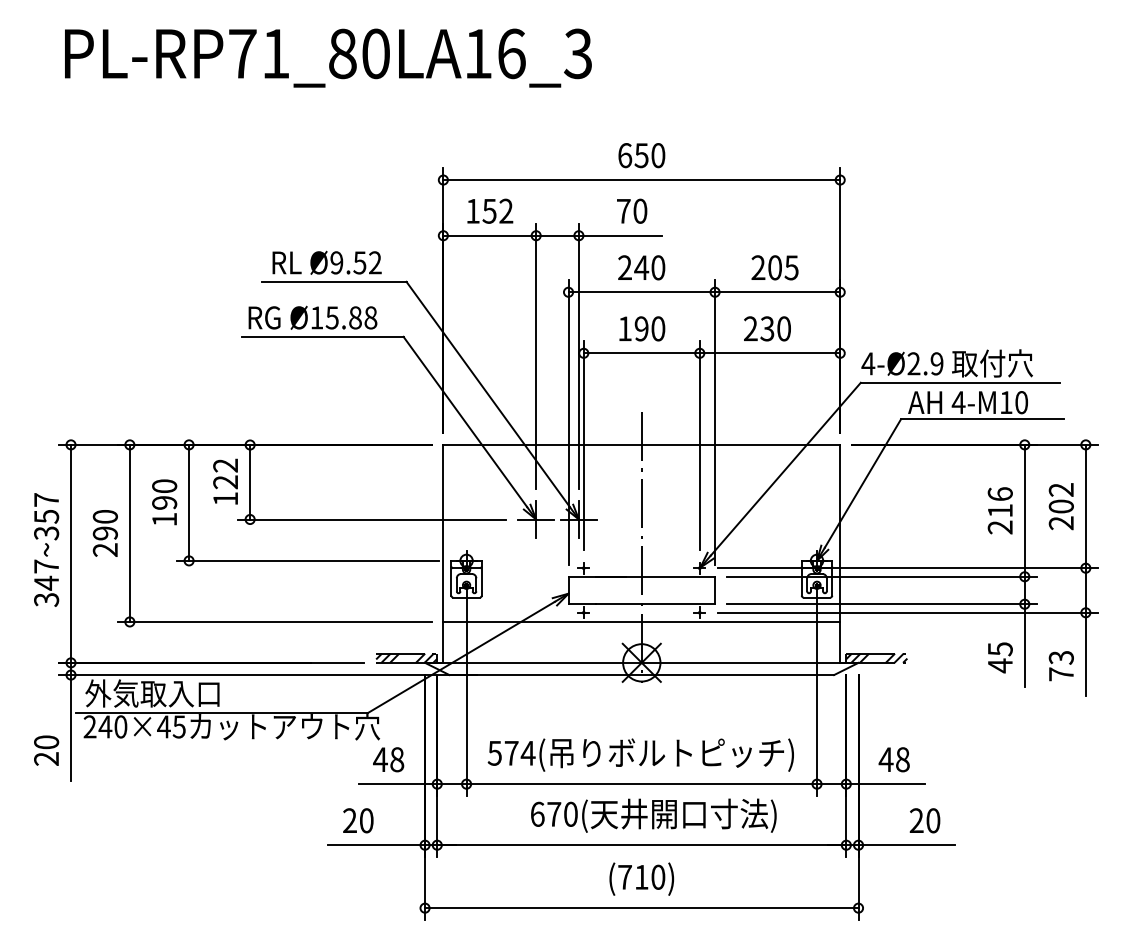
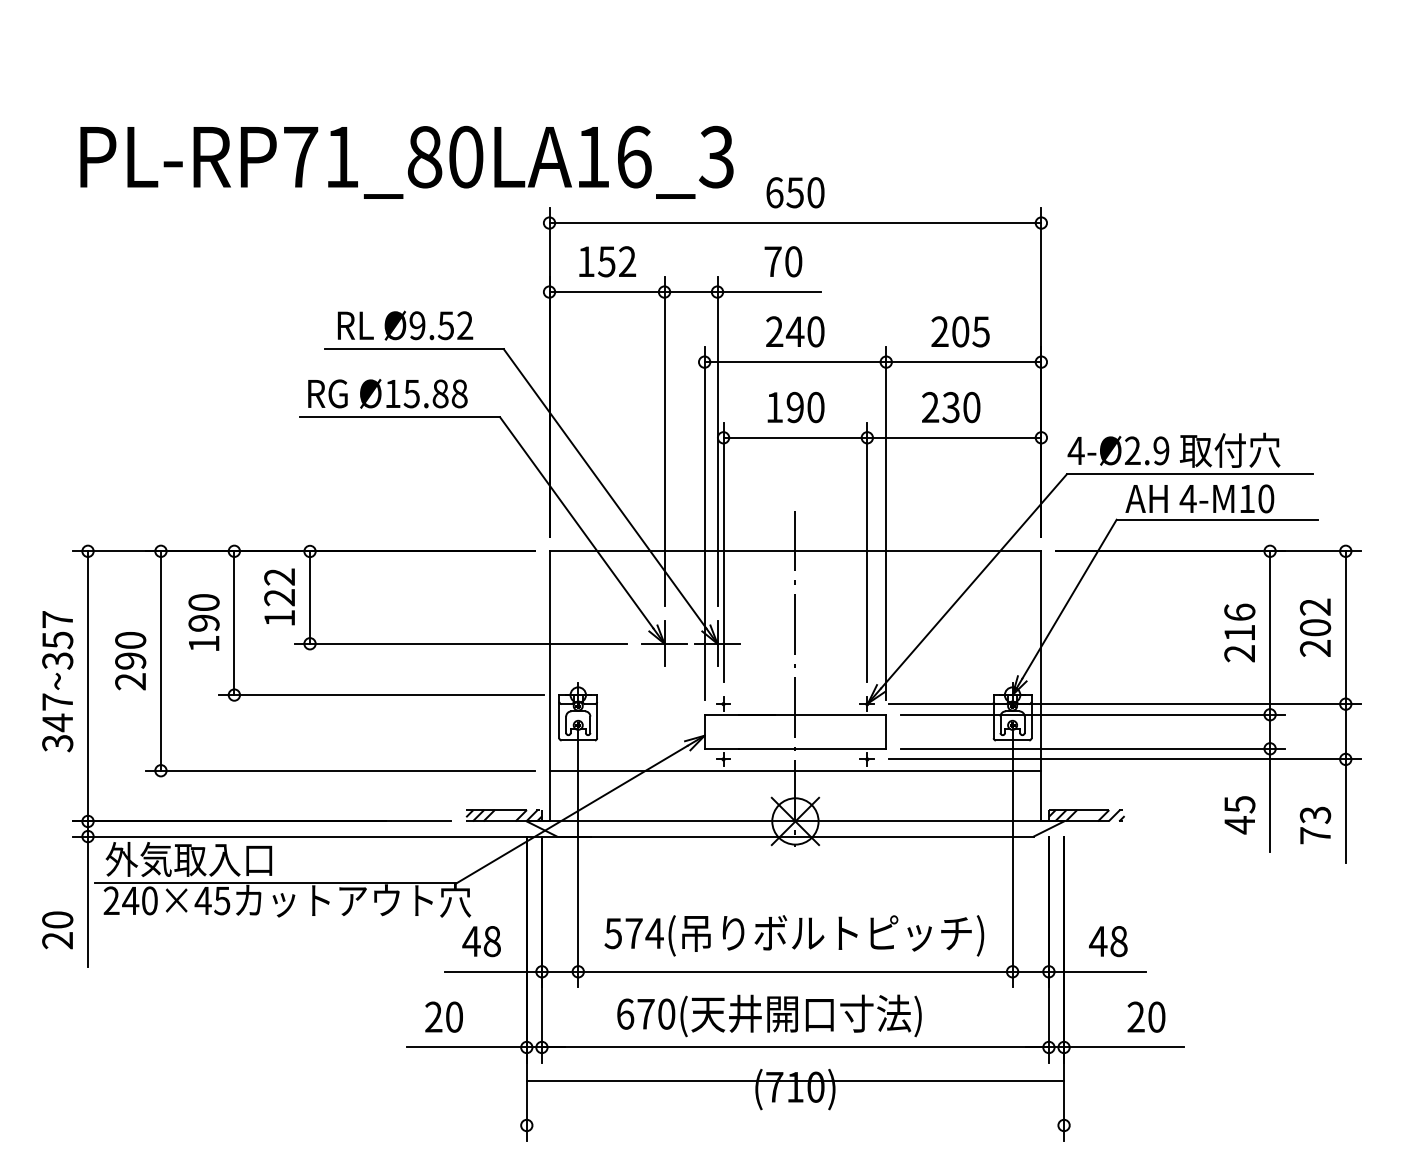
text: (328, 57) -> (407, 161), moved
text: (653, 815) -> (769, 1015), moved
line: (641, 908) -> (795, 1081), moved

